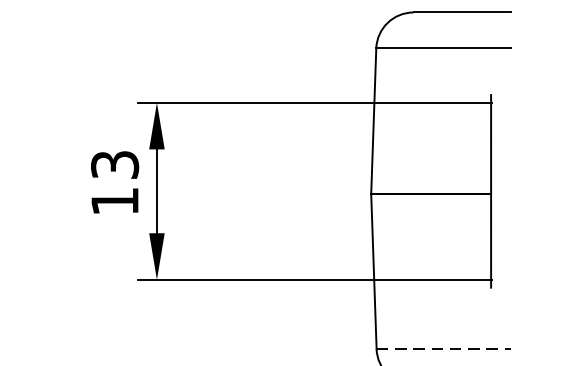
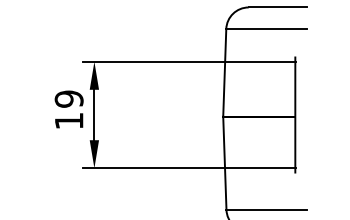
text: (113, 163) -> (68, 98), 13 -> 19
line: (444, 348) -> (267, 209), dashed -> solid

